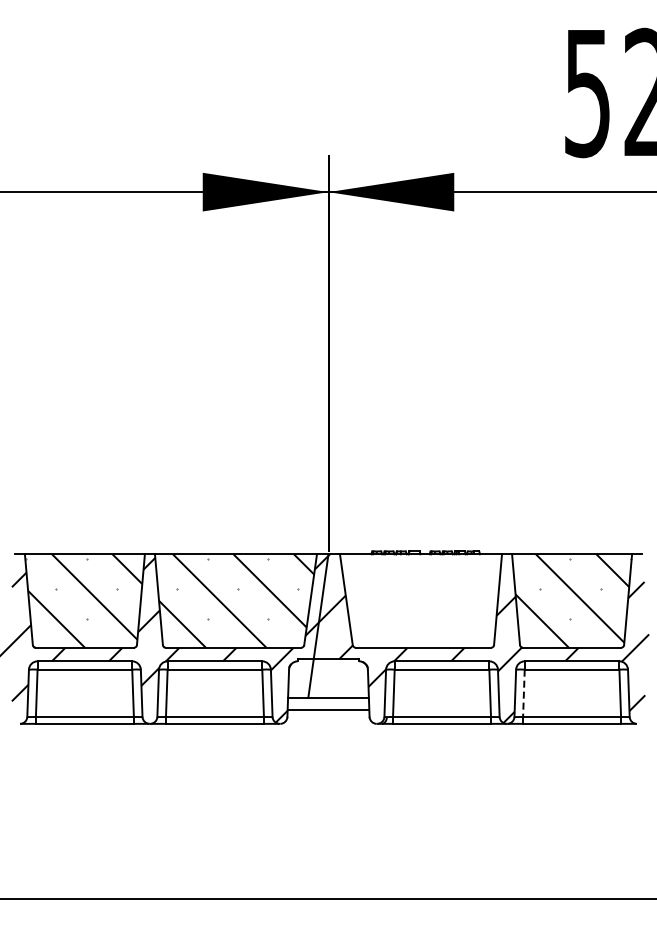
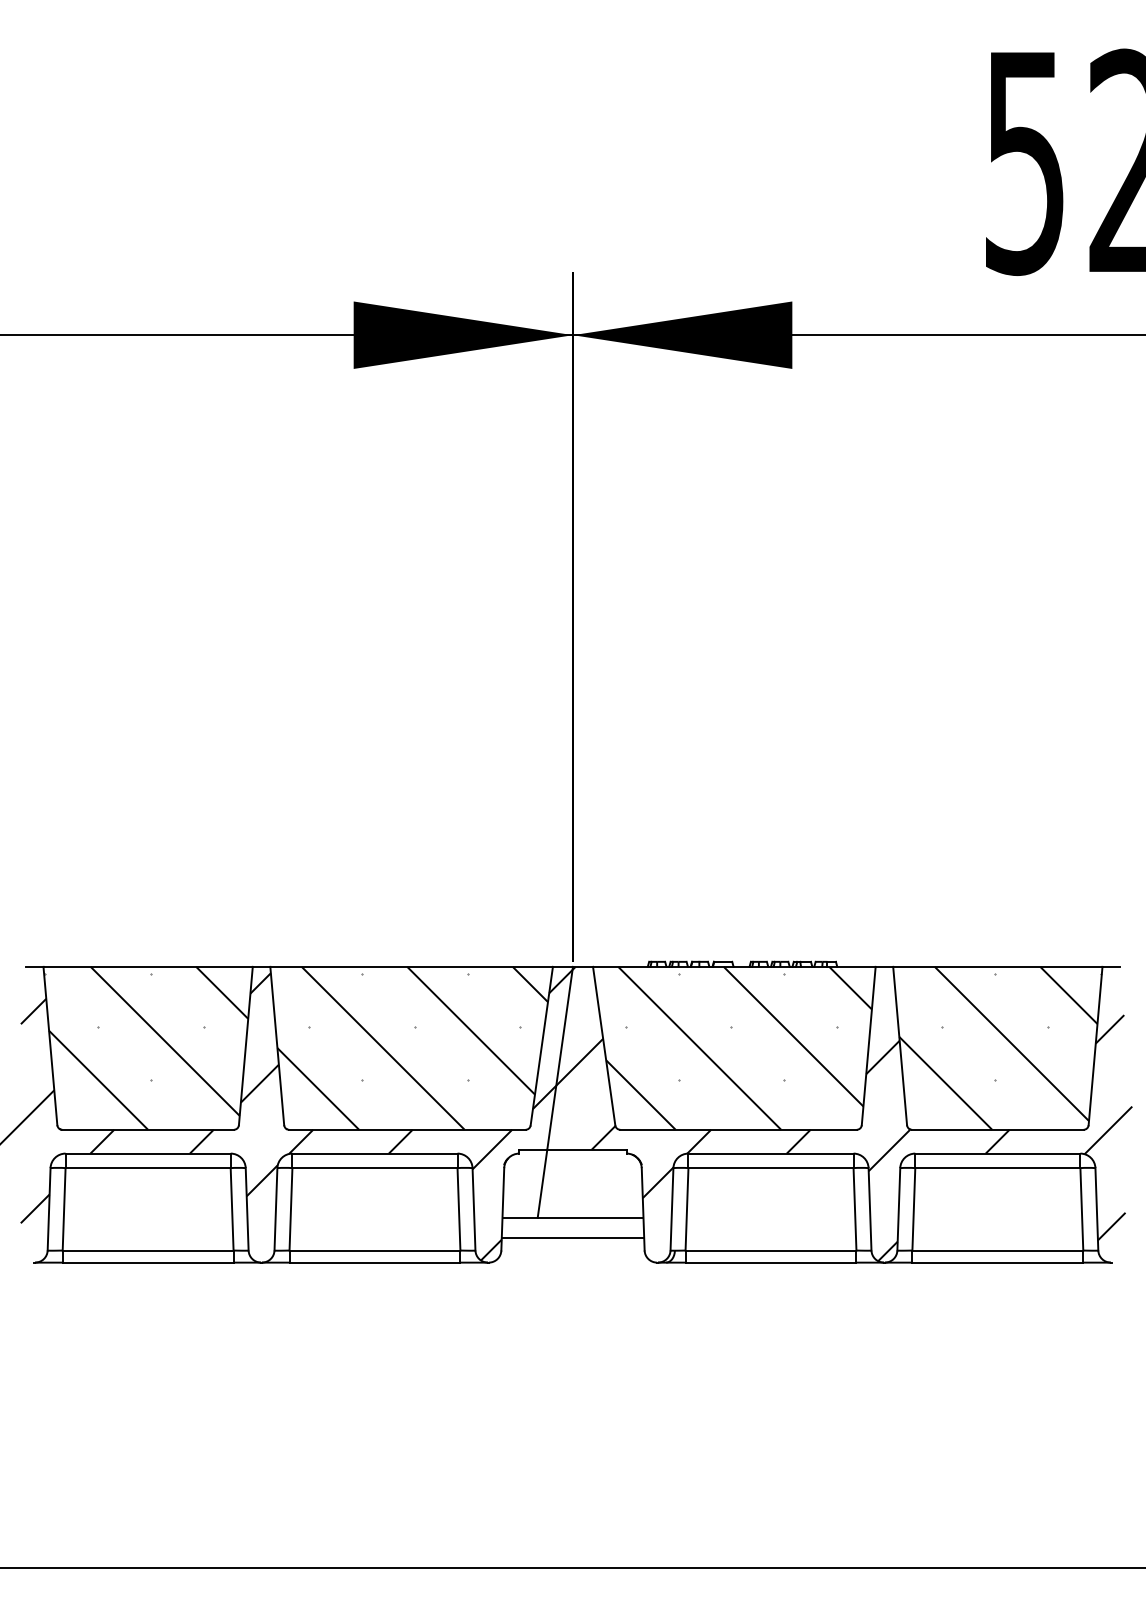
hatch: (423, 600) -> (738, 1047), added
line: (523, 693) -> (913, 1209), dashed -> solid

